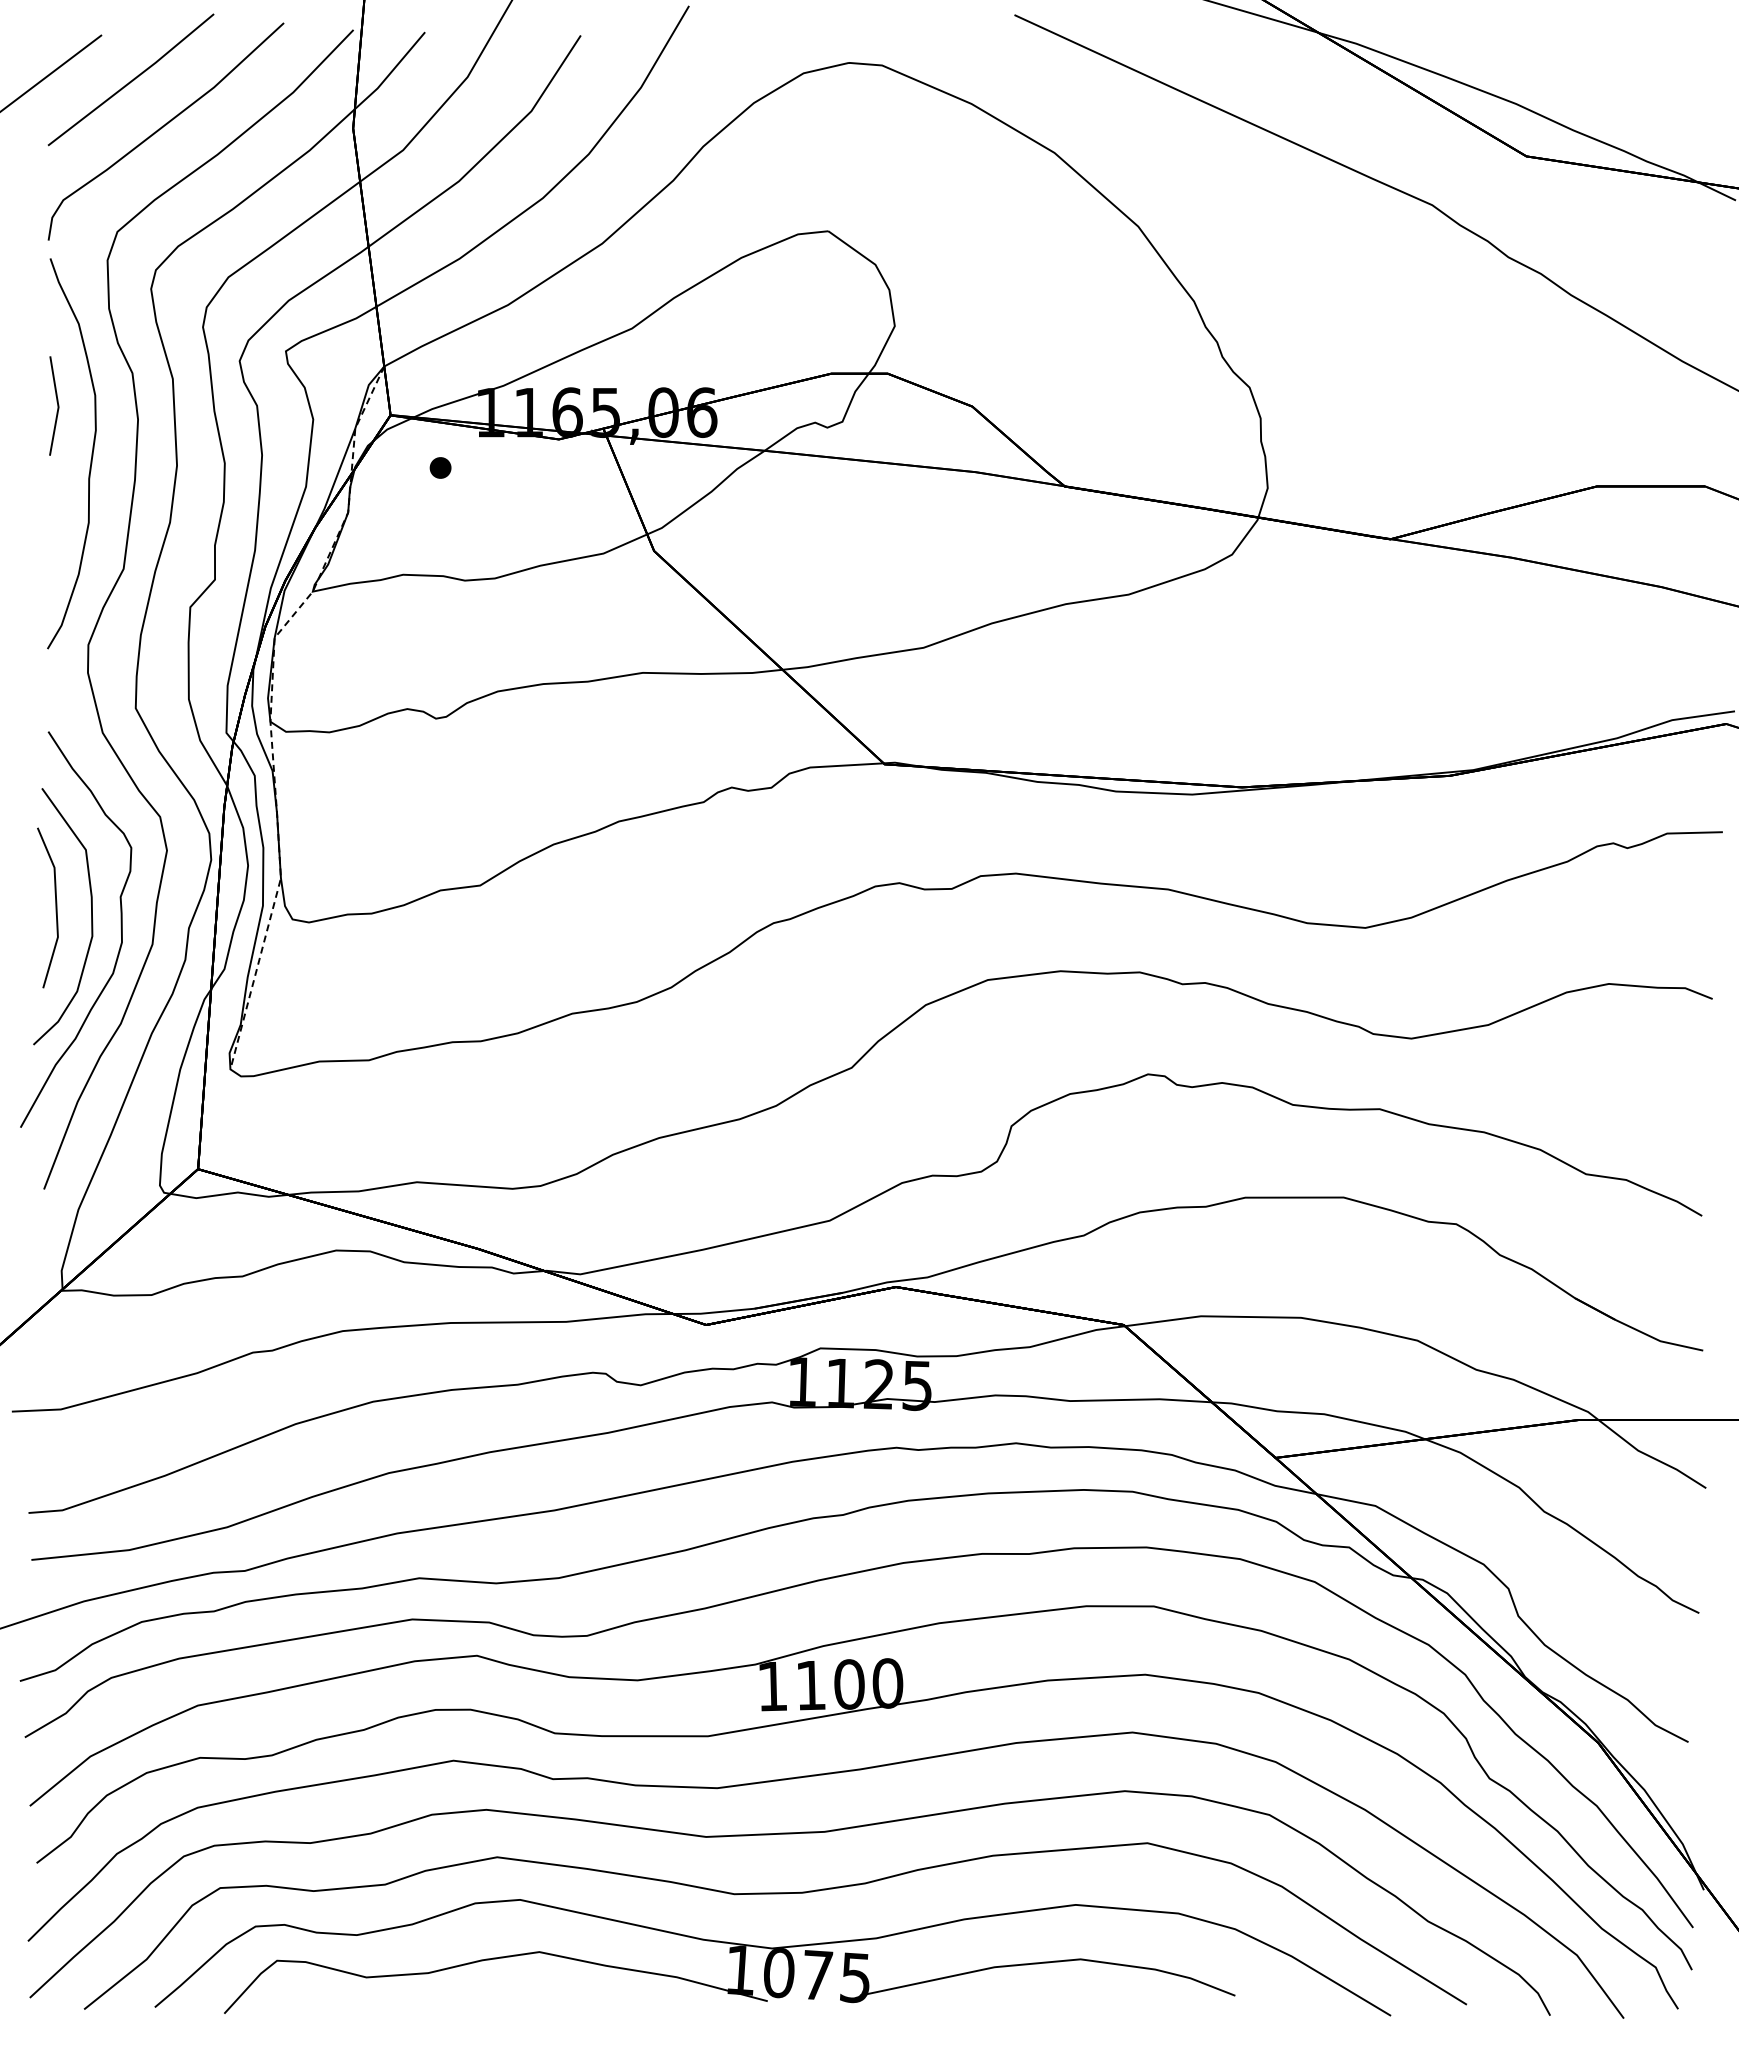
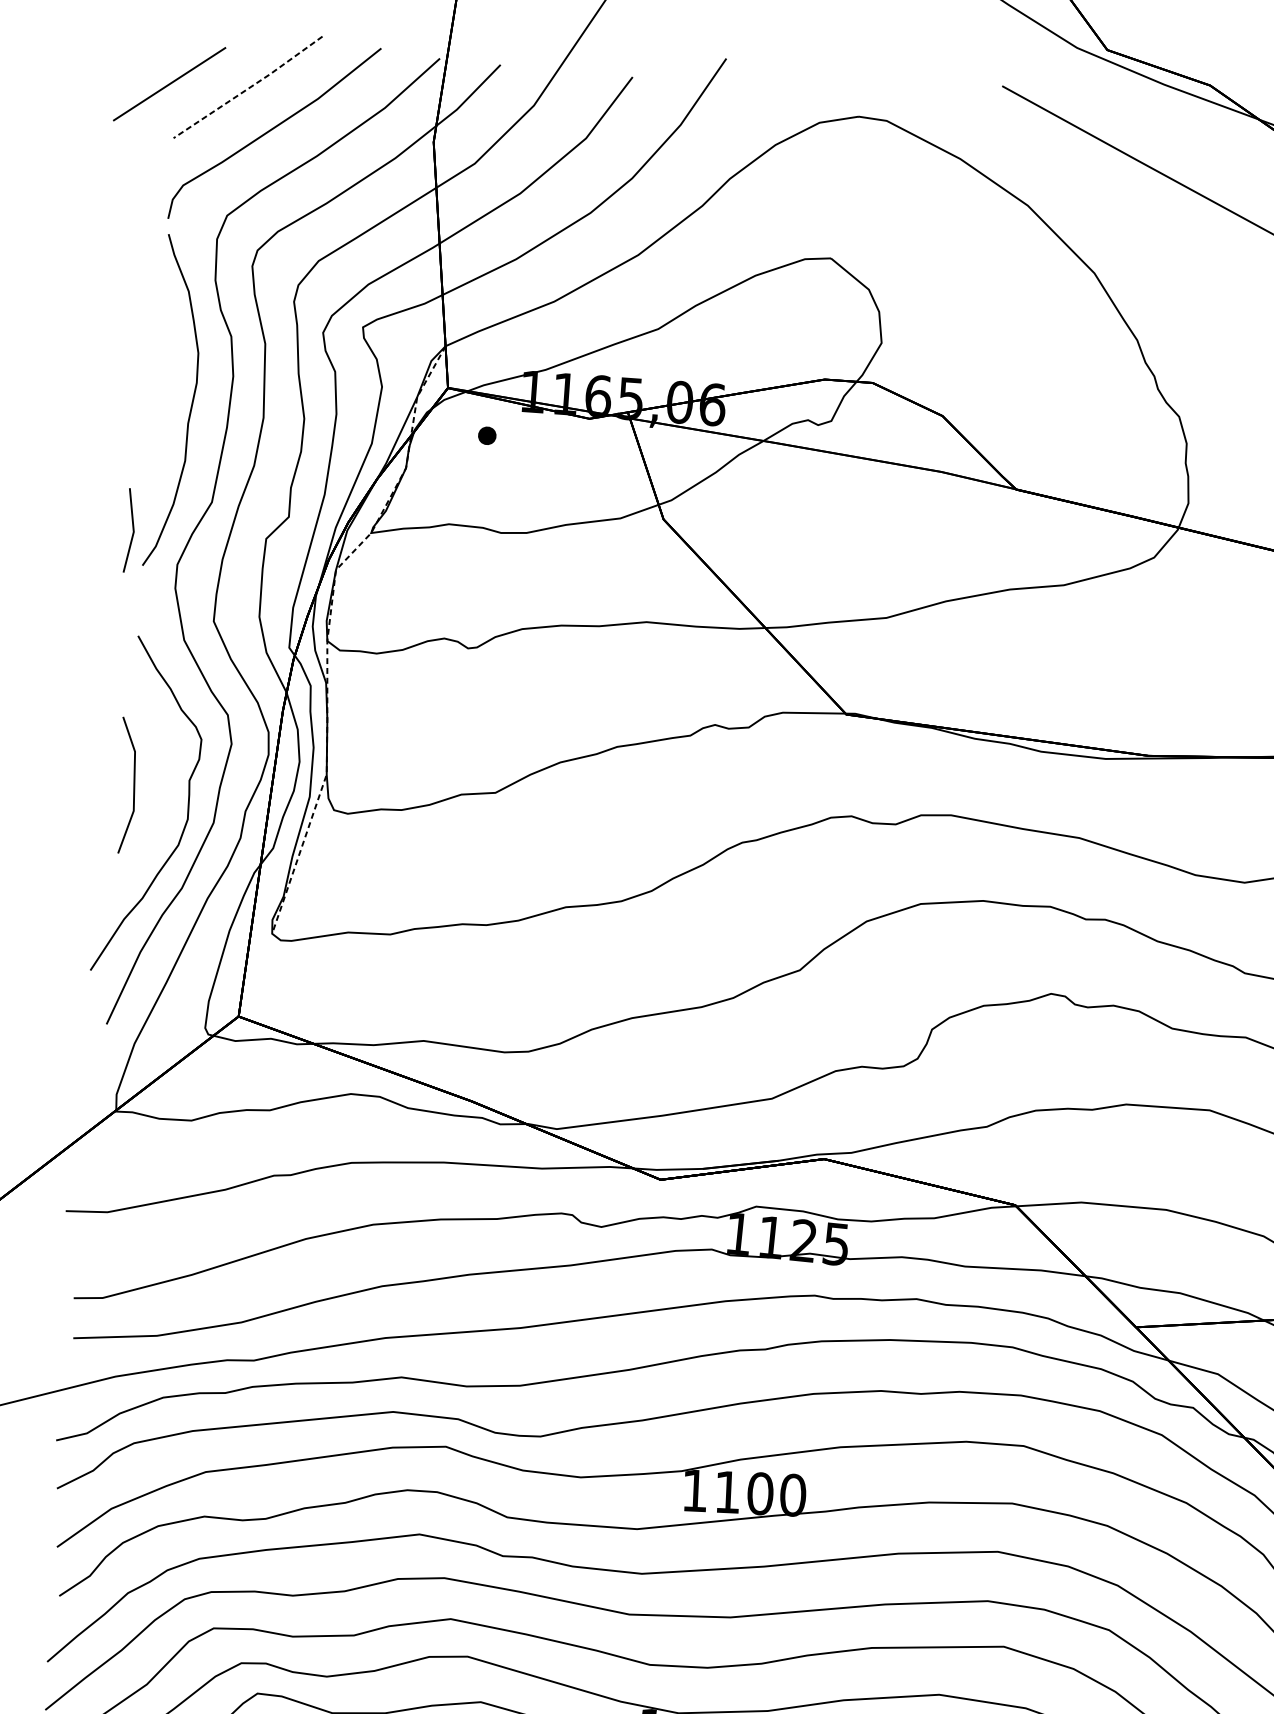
line: (132, 80) -> (249, 88), solid -> dashed
line: (57, 405) -> (132, 530), moved
curve: (91, 916) -> (163, 795), removed

